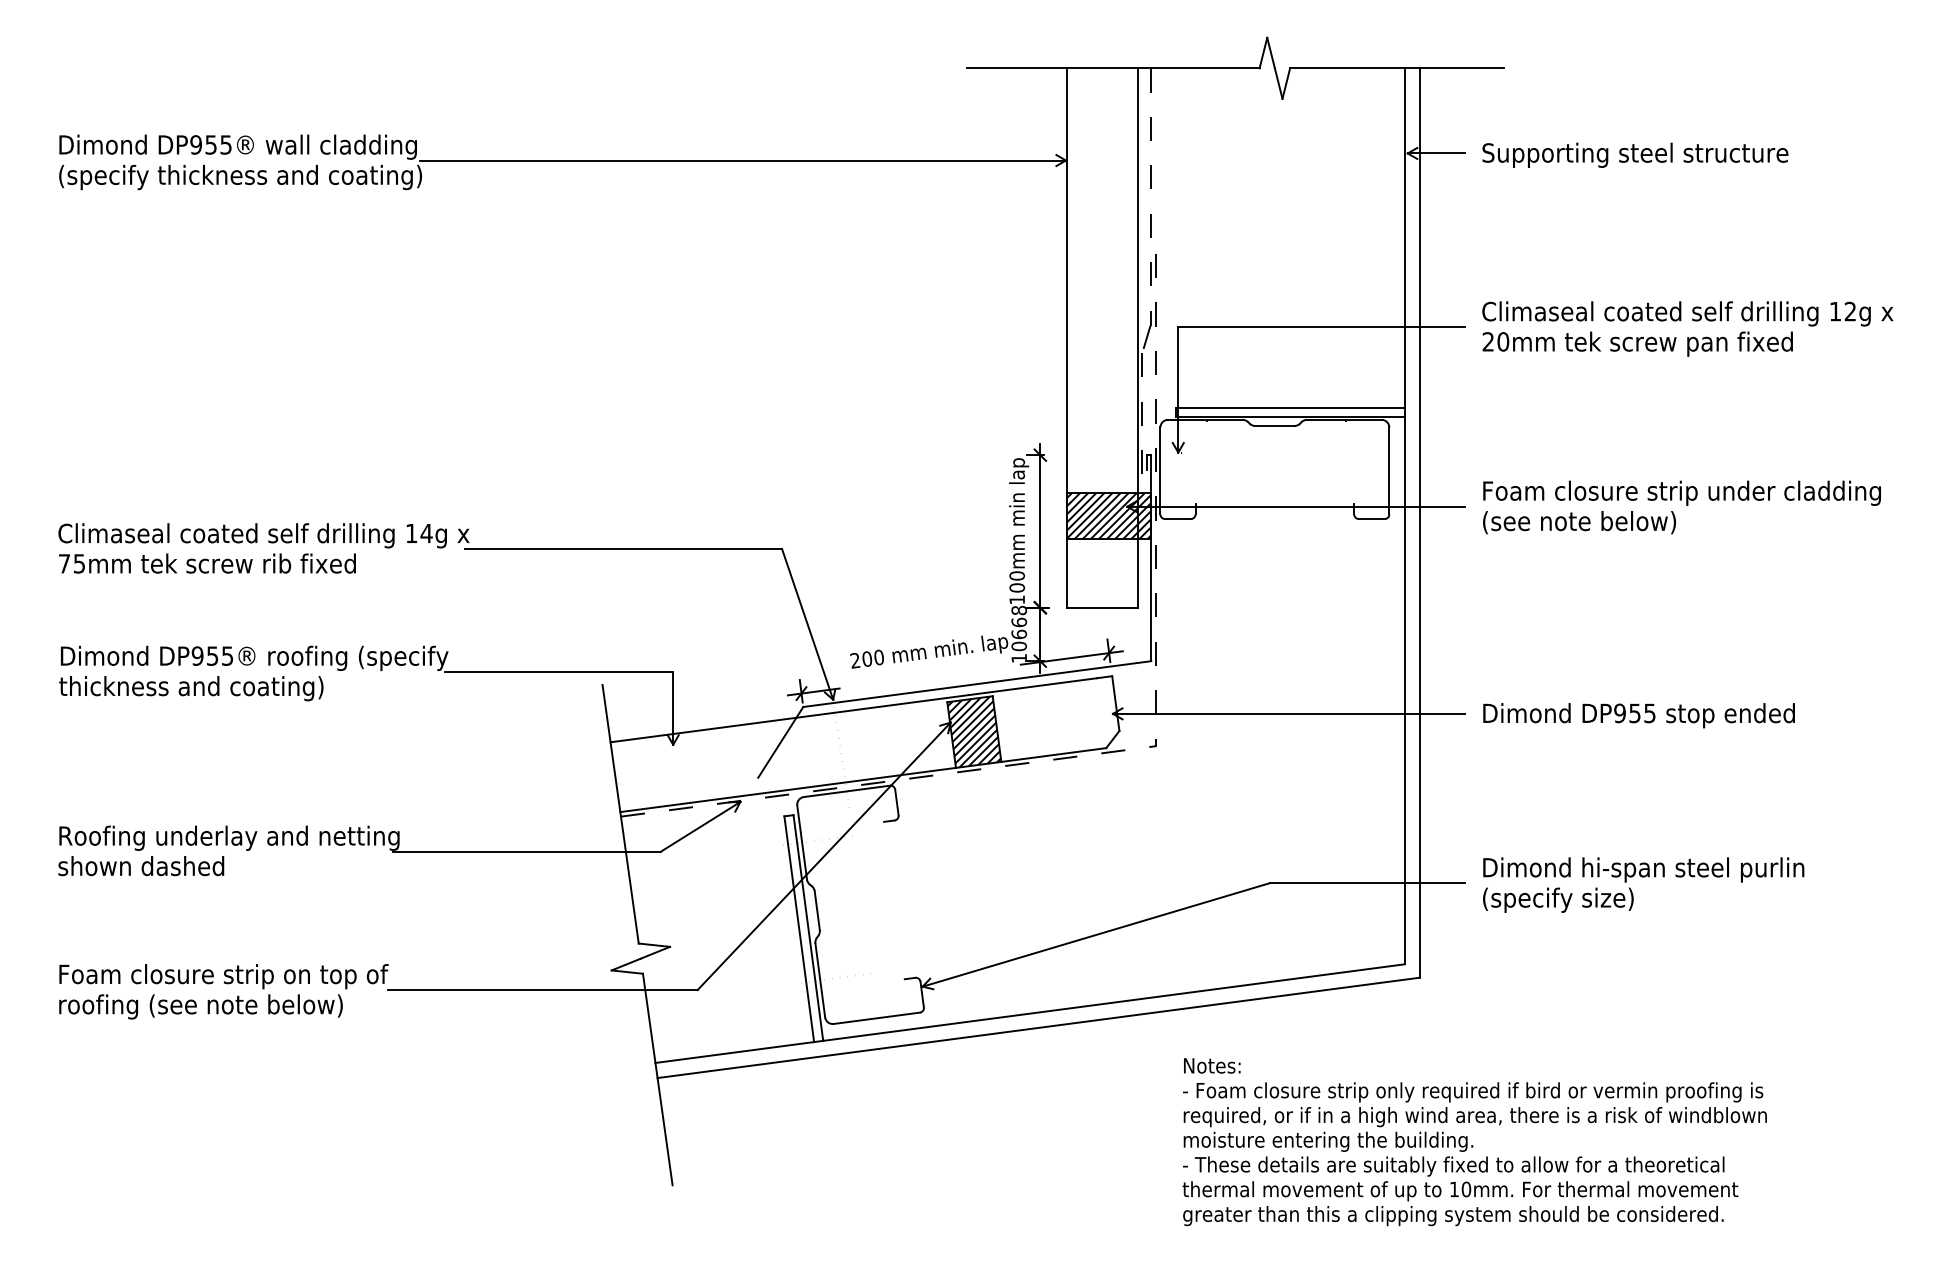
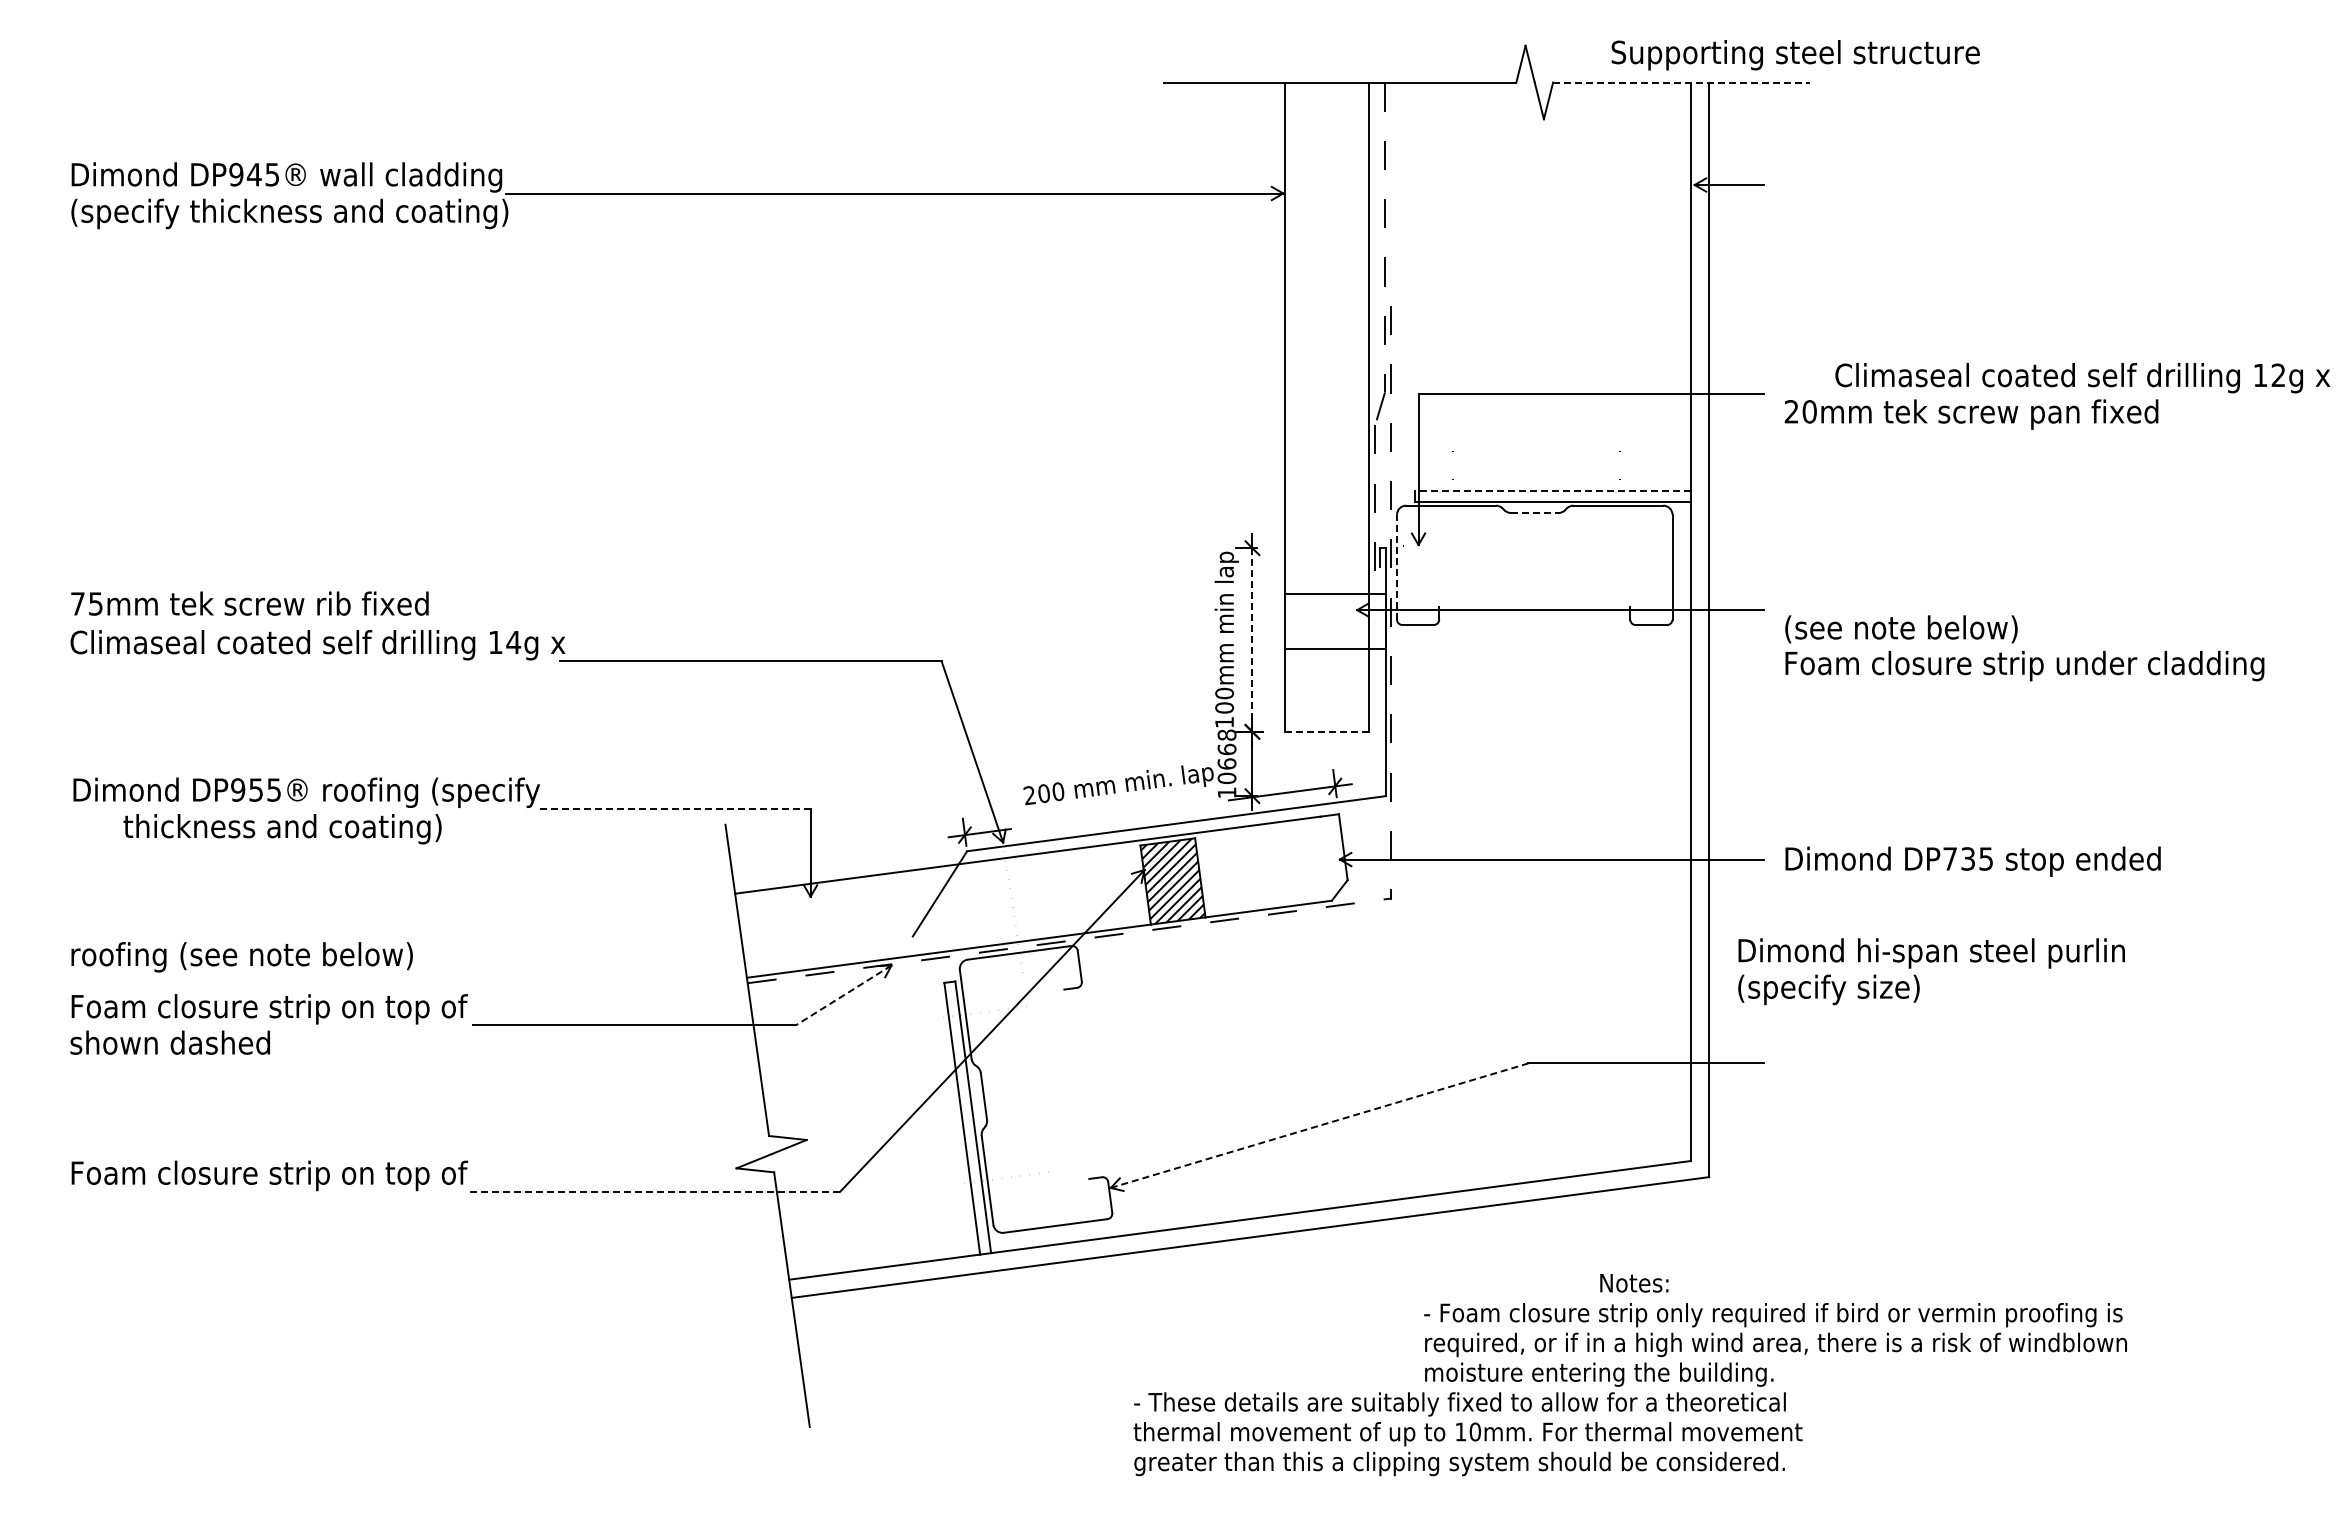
line: (1396, 68) -> (1681, 82), solid -> dashed
text: (210, 144) -> (253, 174), DP955® -> DP945®
text: (1635, 155) -> (1795, 55), moved
text: (1687, 314) -> (2082, 378), moved
line: (1290, 408) -> (1553, 491), solid -> dashed
line: (1274, 426) -> (1534, 513), solid -> dashed
line: (1160, 470) -> (1396, 566), solid -> dashed
text: (1681, 493) -> (2024, 666), moved
hatch: (1108, 515) -> (1334, 620), removed
line: (1040, 531) -> (1252, 640), solid -> dashed
text: (207, 563) -> (249, 603), moved
line: (1101, 607) -> (1326, 731), solid -> dashed
line: (558, 671) -> (672, 808), solid -> dashed
text: (191, 688) -> (282, 829), moved
text: (1626, 713) -> (1958, 858), DP955 -> DP735
line: (700, 826) -> (843, 995), solid -> dashed
text: (230, 838) -> (277, 1009), Roofing underlay and netting -> Foam closure strip on top of
text: (1643, 884) -> (1931, 971), moved
line: (1096, 934) -> (1319, 1125), solid -> dashed
line: (542, 989) -> (653, 1191), solid -> dashed
text: (200, 1007) -> (241, 957), moved
text: (1212, 1066) -> (1634, 1283), moved
text: (1459, 1191) -> (1467, 1434), moved

